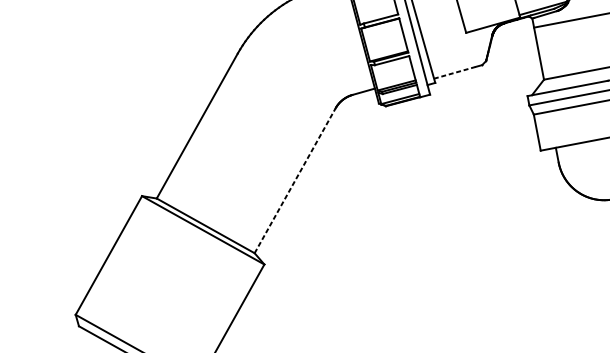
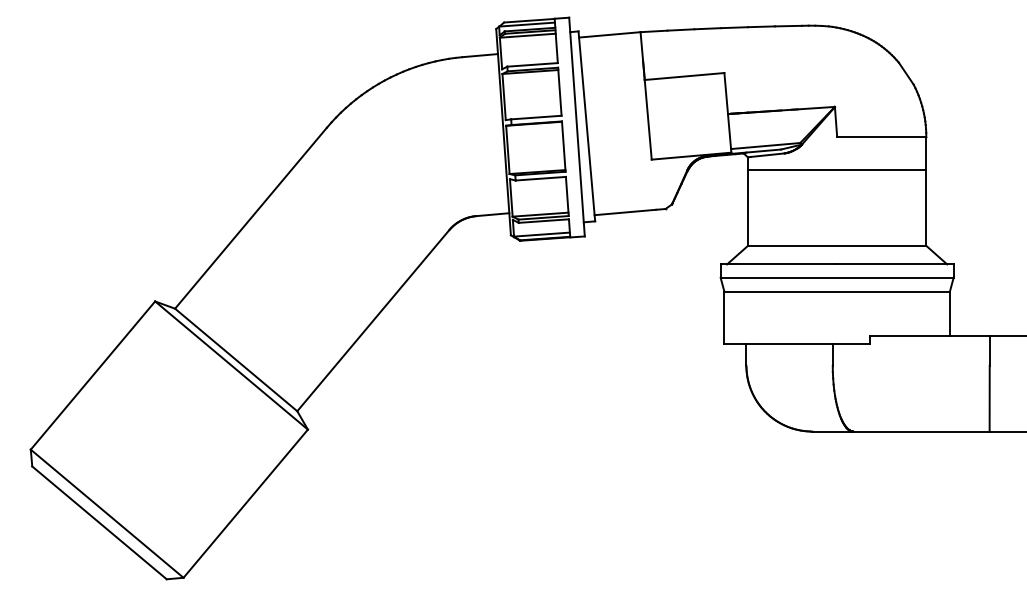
line: (455, 72) -> (625, 212), dashed -> solid
line: (295, 180) -> (373, 320), dashed -> solid

